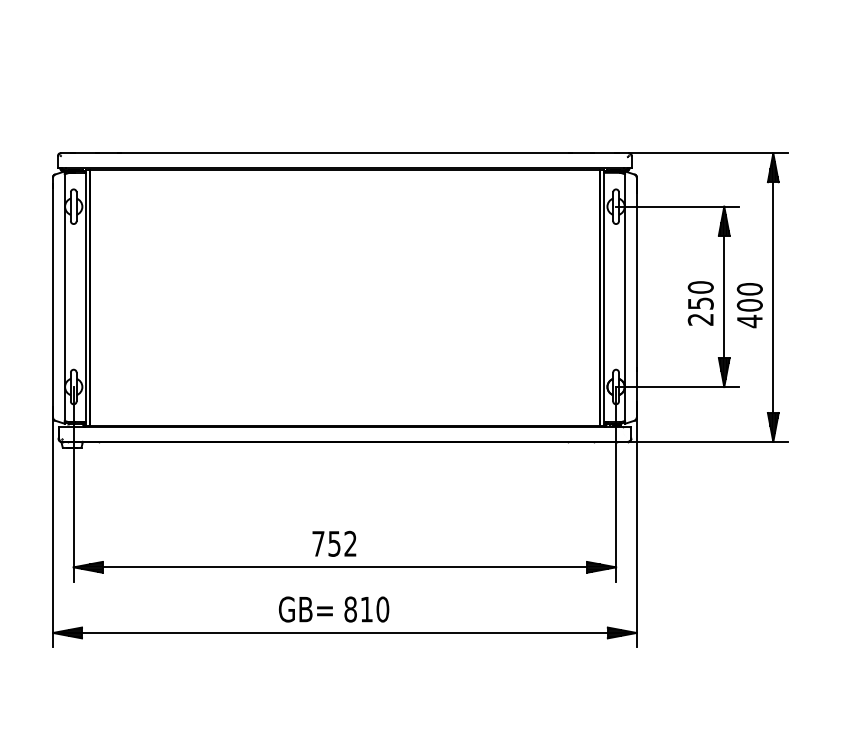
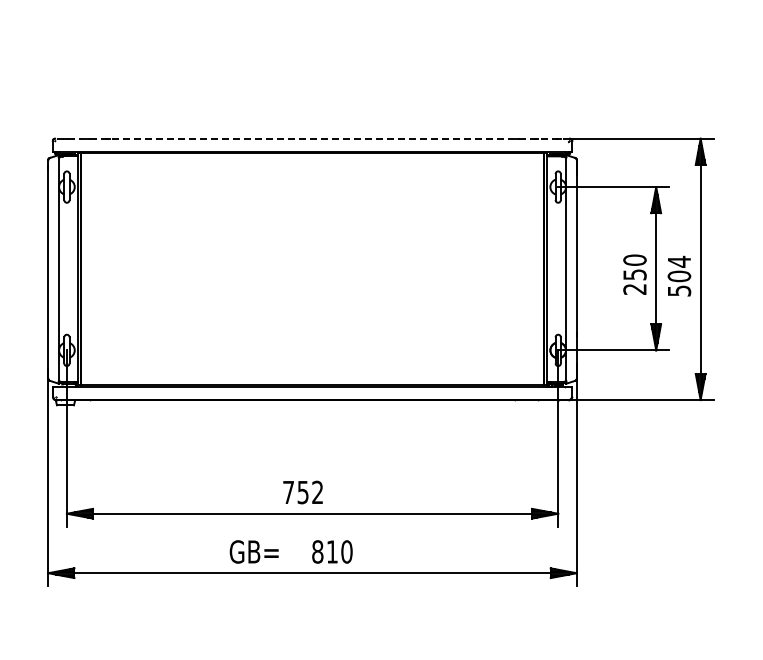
line: (344, 153) -> (312, 138), solid -> dashed
text: (749, 305) -> (679, 276), 400 -> 504
text: (305, 609) -> (253, 551), moved

